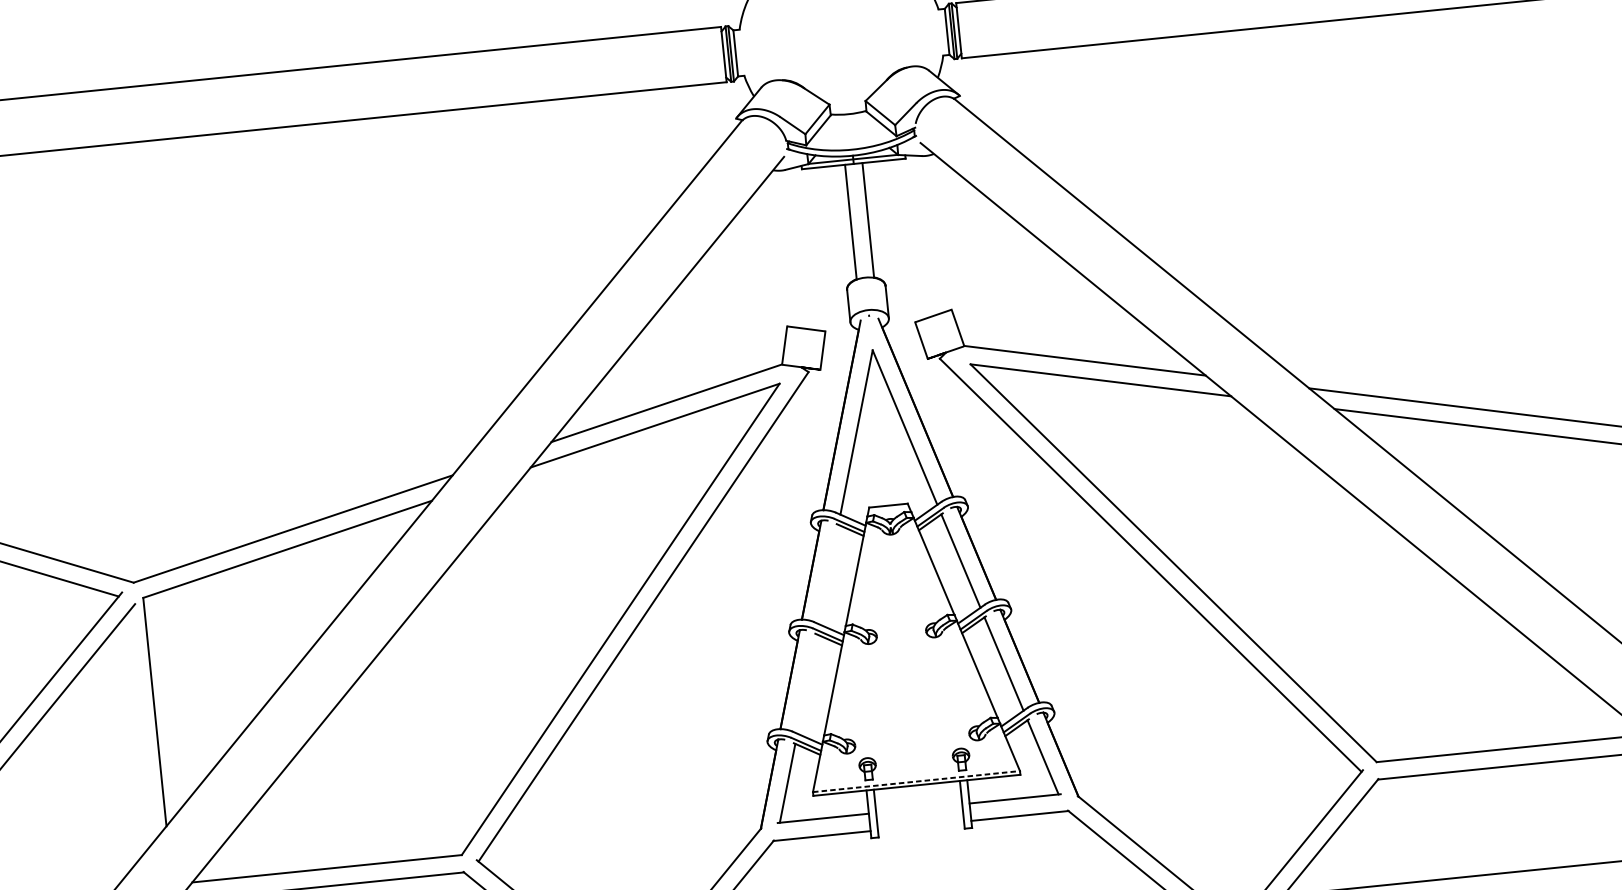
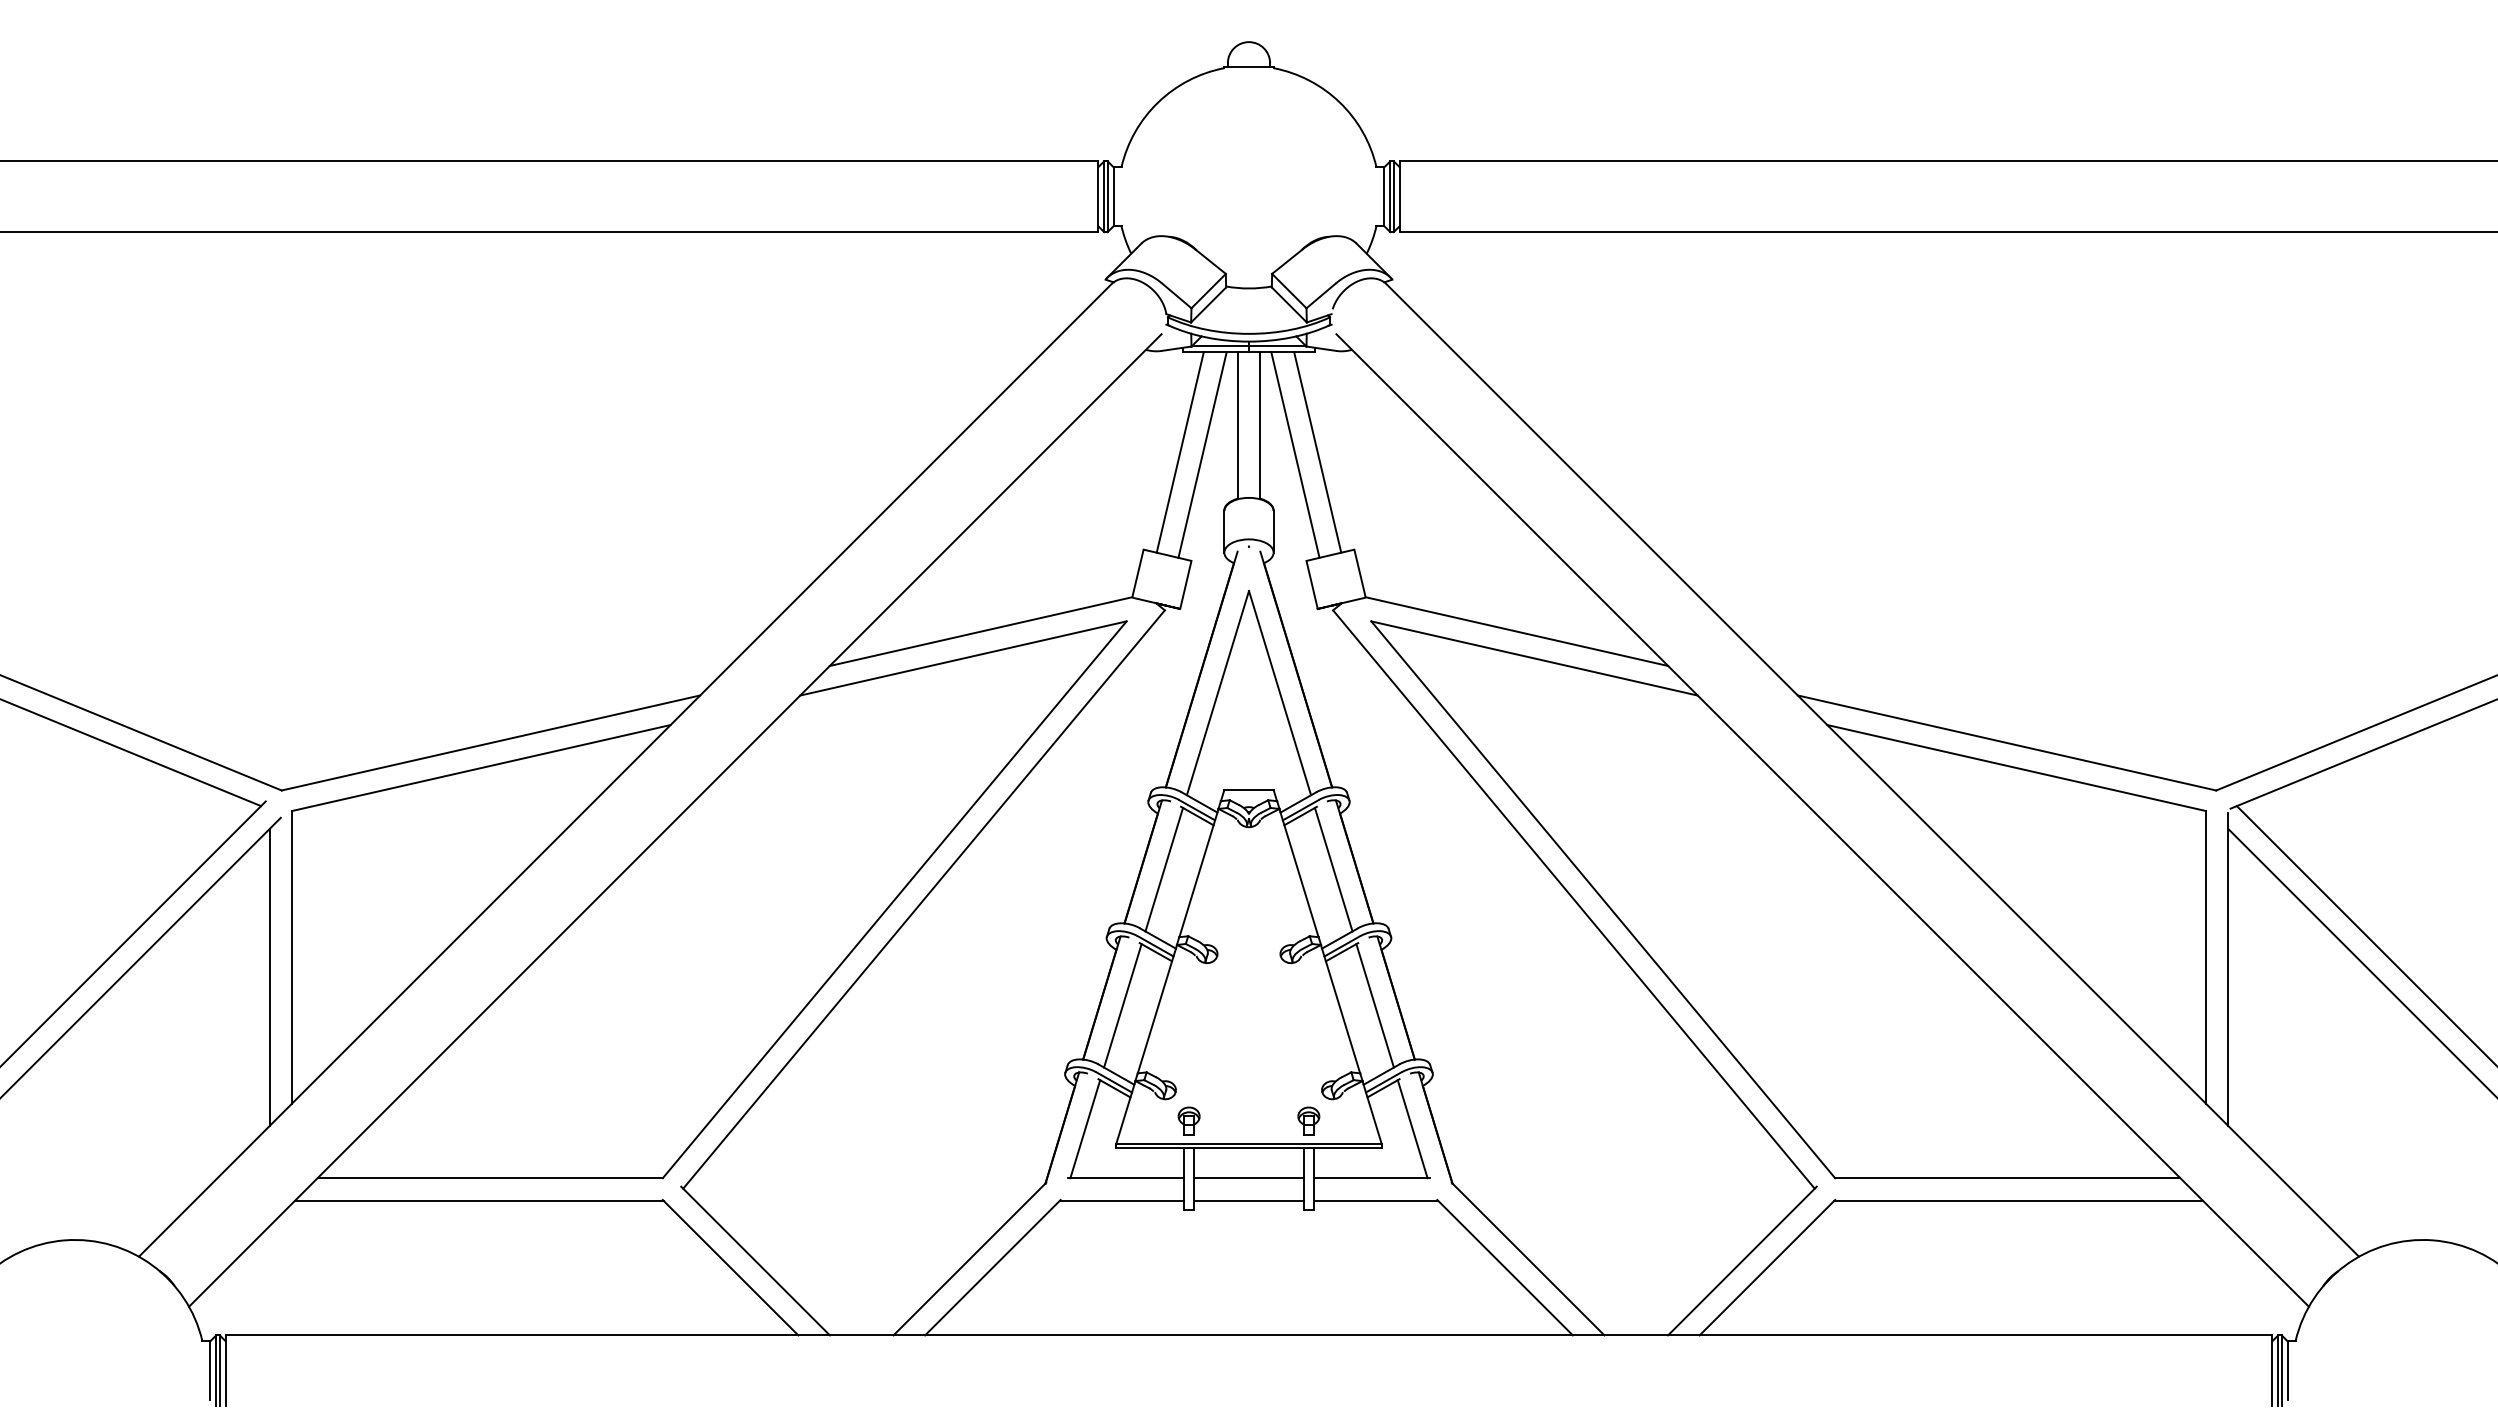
line: (915, 236) -> (1317, 452), added
line: (898, 240) -> (1295, 454), added
line: (807, 247) -> (1179, 452), added
line: (825, 247) -> (1202, 454), added
line: (828, 574) -> (1164, 869), added
line: (806, 683) -> (1122, 1005), added
line: (138, 729) -> (269, 977), added
line: (916, 781) -> (1249, 1143), dashed -> solid
line: (918, 808) -> (1248, 1178), added
line: (920, 826) -> (1248, 1200), added

